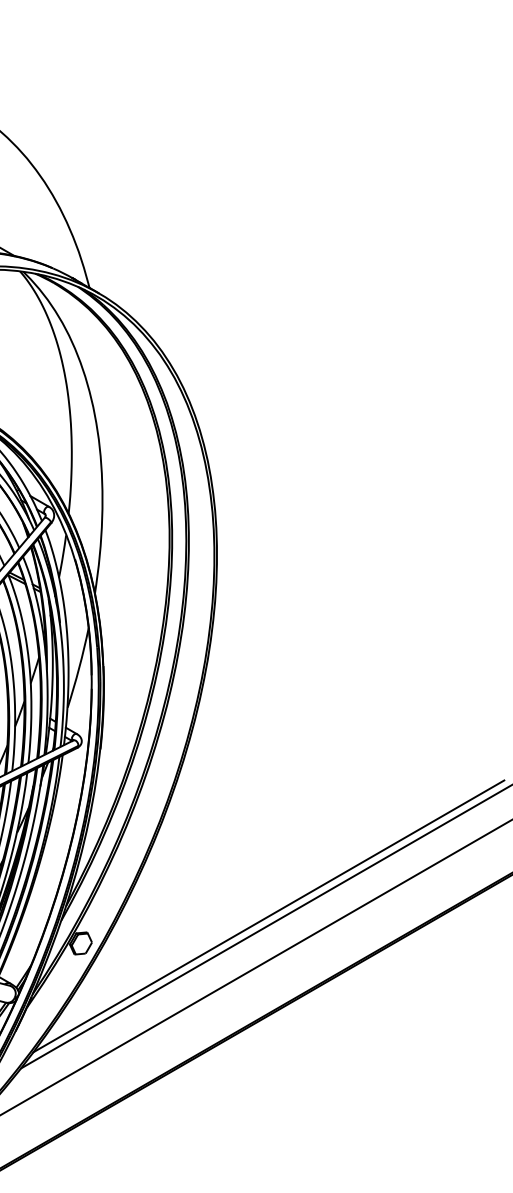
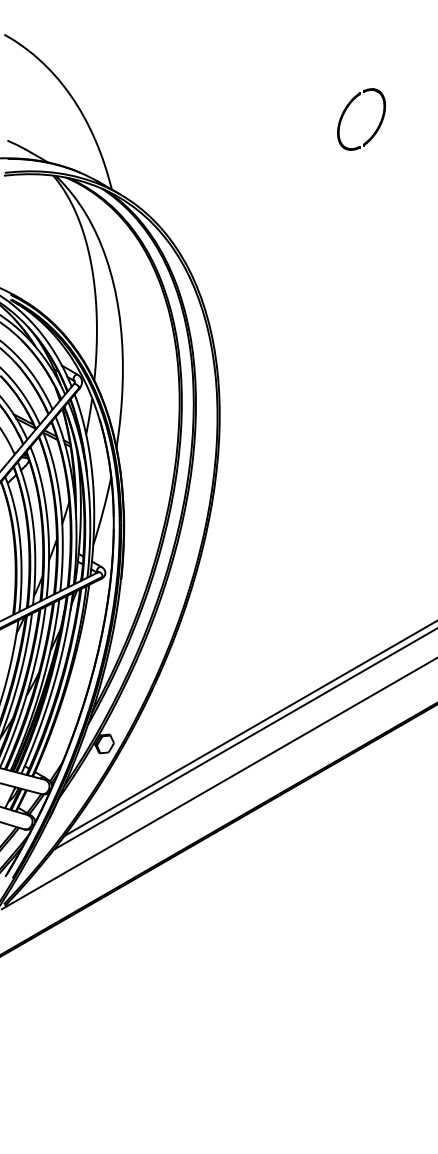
part: (365, 196) -> (345, 112), added

